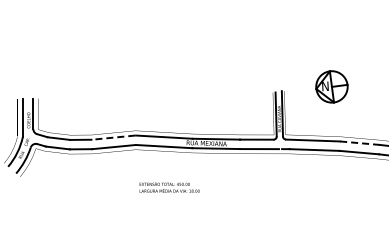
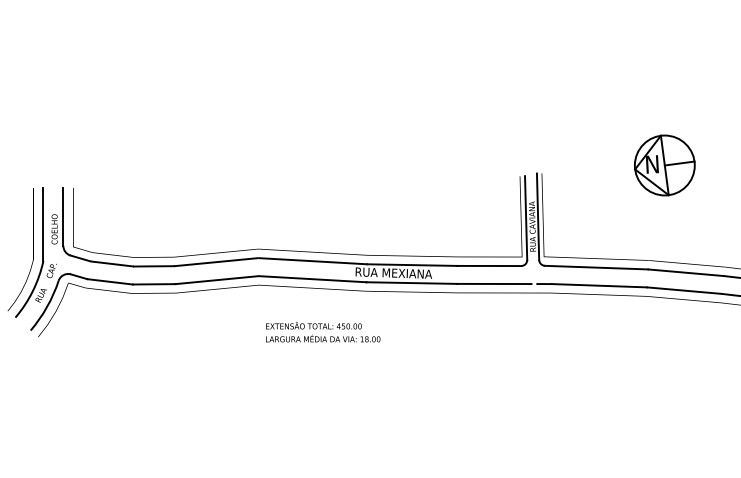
part: (331, 86) -> (663, 164), moved
line: (113, 137) -> (216, 261), dashed -> solid
line: (360, 143) -> (686, 273), dashed -> solid
text: (169, 187) -> (322, 332), moved

